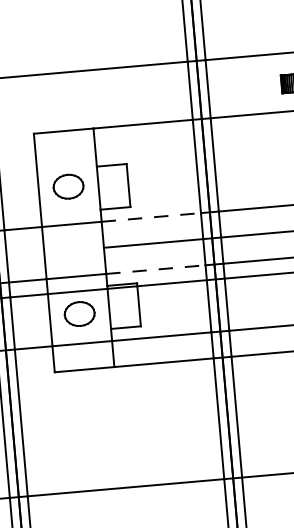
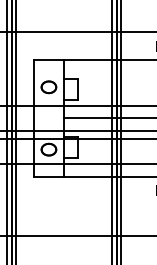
line: (152, 216) -> (88, 105), dashed -> solid
line: (157, 269) -> (88, 131), dashed -> solid

